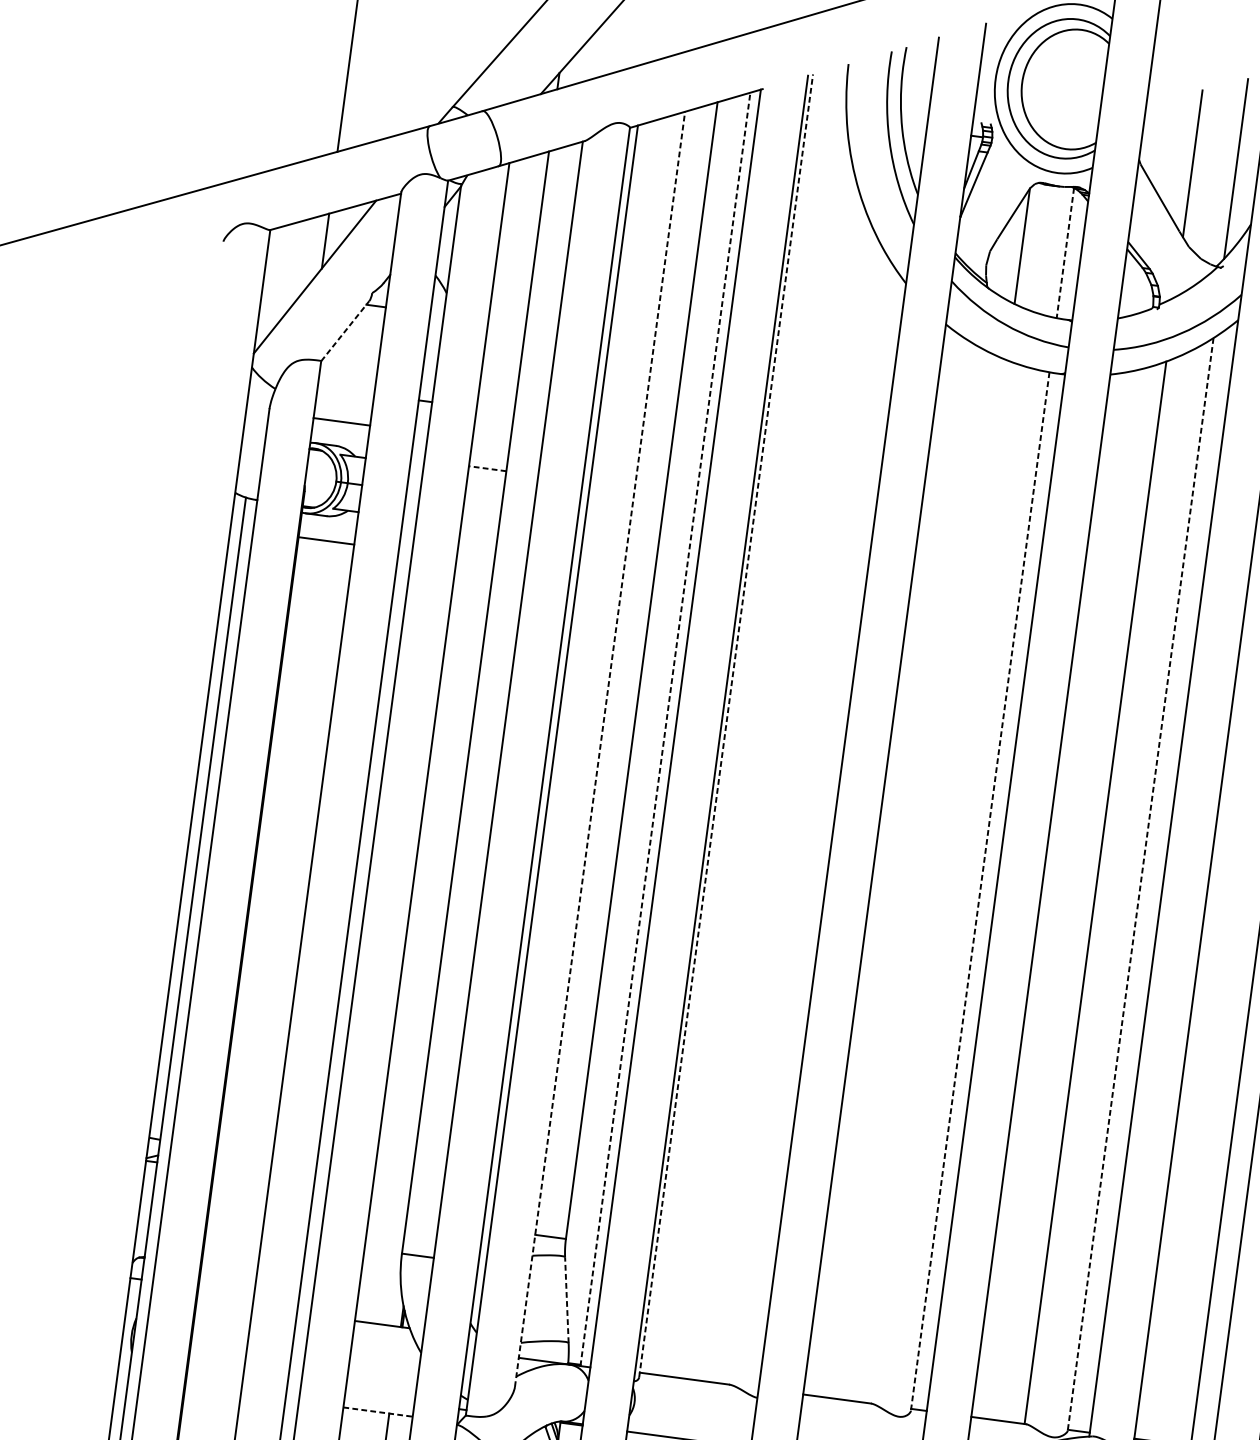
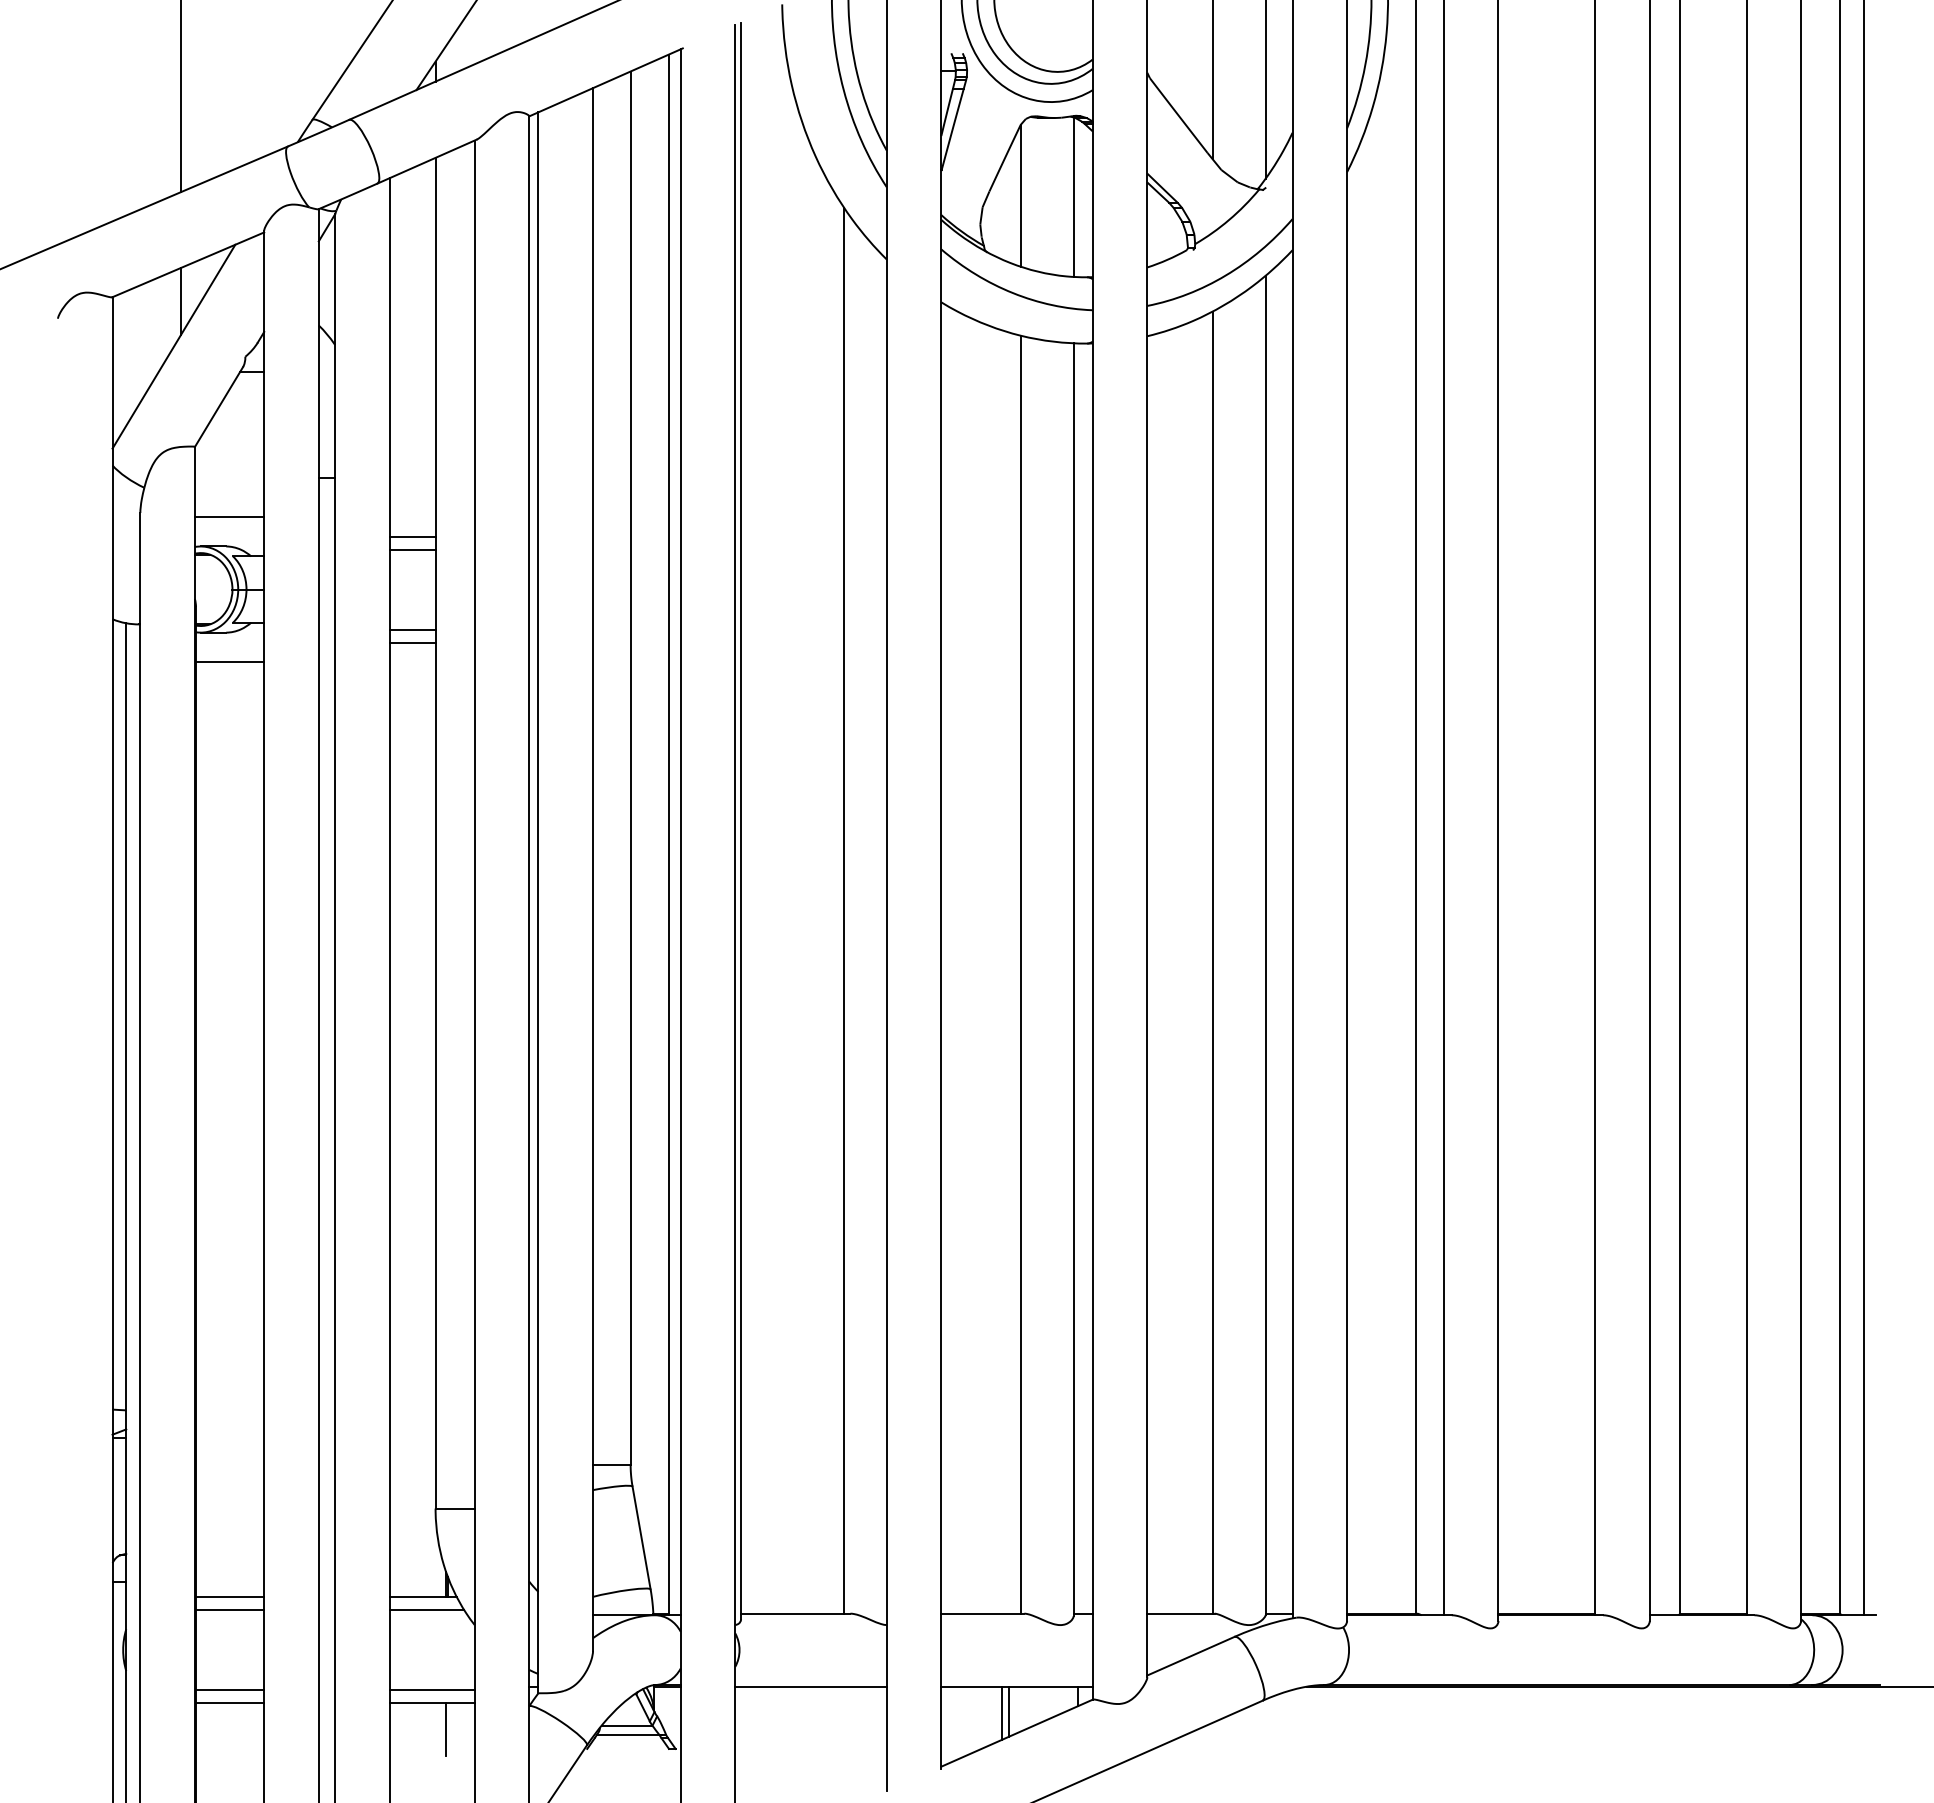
line: (1065, 253) -> (1073, 197), dashed -> solid
line: (344, 331) -> (218, 407), dashed -> solid
line: (488, 457) -> (412, 536), added
line: (487, 468) -> (412, 549), dashed -> solid
line: (478, 533) -> (412, 629), added
line: (477, 544) -> (412, 642), added
line: (726, 725) -> (741, 820), dashed -> solid
line: (665, 729) -> (668, 834), dashed -> solid
line: (600, 749) -> (593, 869), dashed -> solid
line: (800, 810) -> (844, 910), added
line: (937, 881) -> (1020, 974), added
line: (1140, 884) -> (1265, 945), dashed -> solid
line: (980, 892) -> (1073, 980), dashed -> solid
line: (566, 1299) -> (641, 1537), dashed -> solid
line: (224, 1303) -> (230, 1597), added
line: (223, 1314) -> (230, 1610), added
line: (383, 1335) -> (426, 1610), added
line: (214, 1379) -> (230, 1690), added
line: (213, 1390) -> (230, 1703), added
line: (378, 1401) -> (431, 1690), added
line: (378, 1412) -> (432, 1703), dashed -> solid

